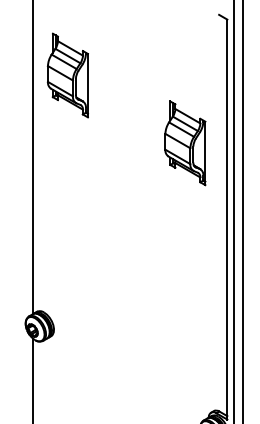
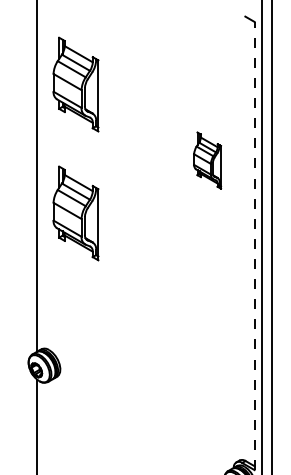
part: (185, 143) -> (207, 160), size x0.6
part: (67, 190) -> (75, 213), added
line: (227, 219) -> (254, 245), solid -> dashed

